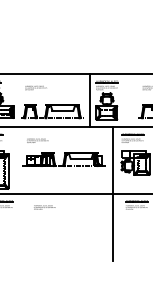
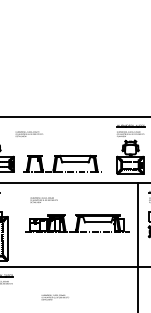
text: (35, 88) -> (28, 134), moved
line: (90, 100) -> (109, 149), removed
text: (44, 207) -> (54, 297), moved

